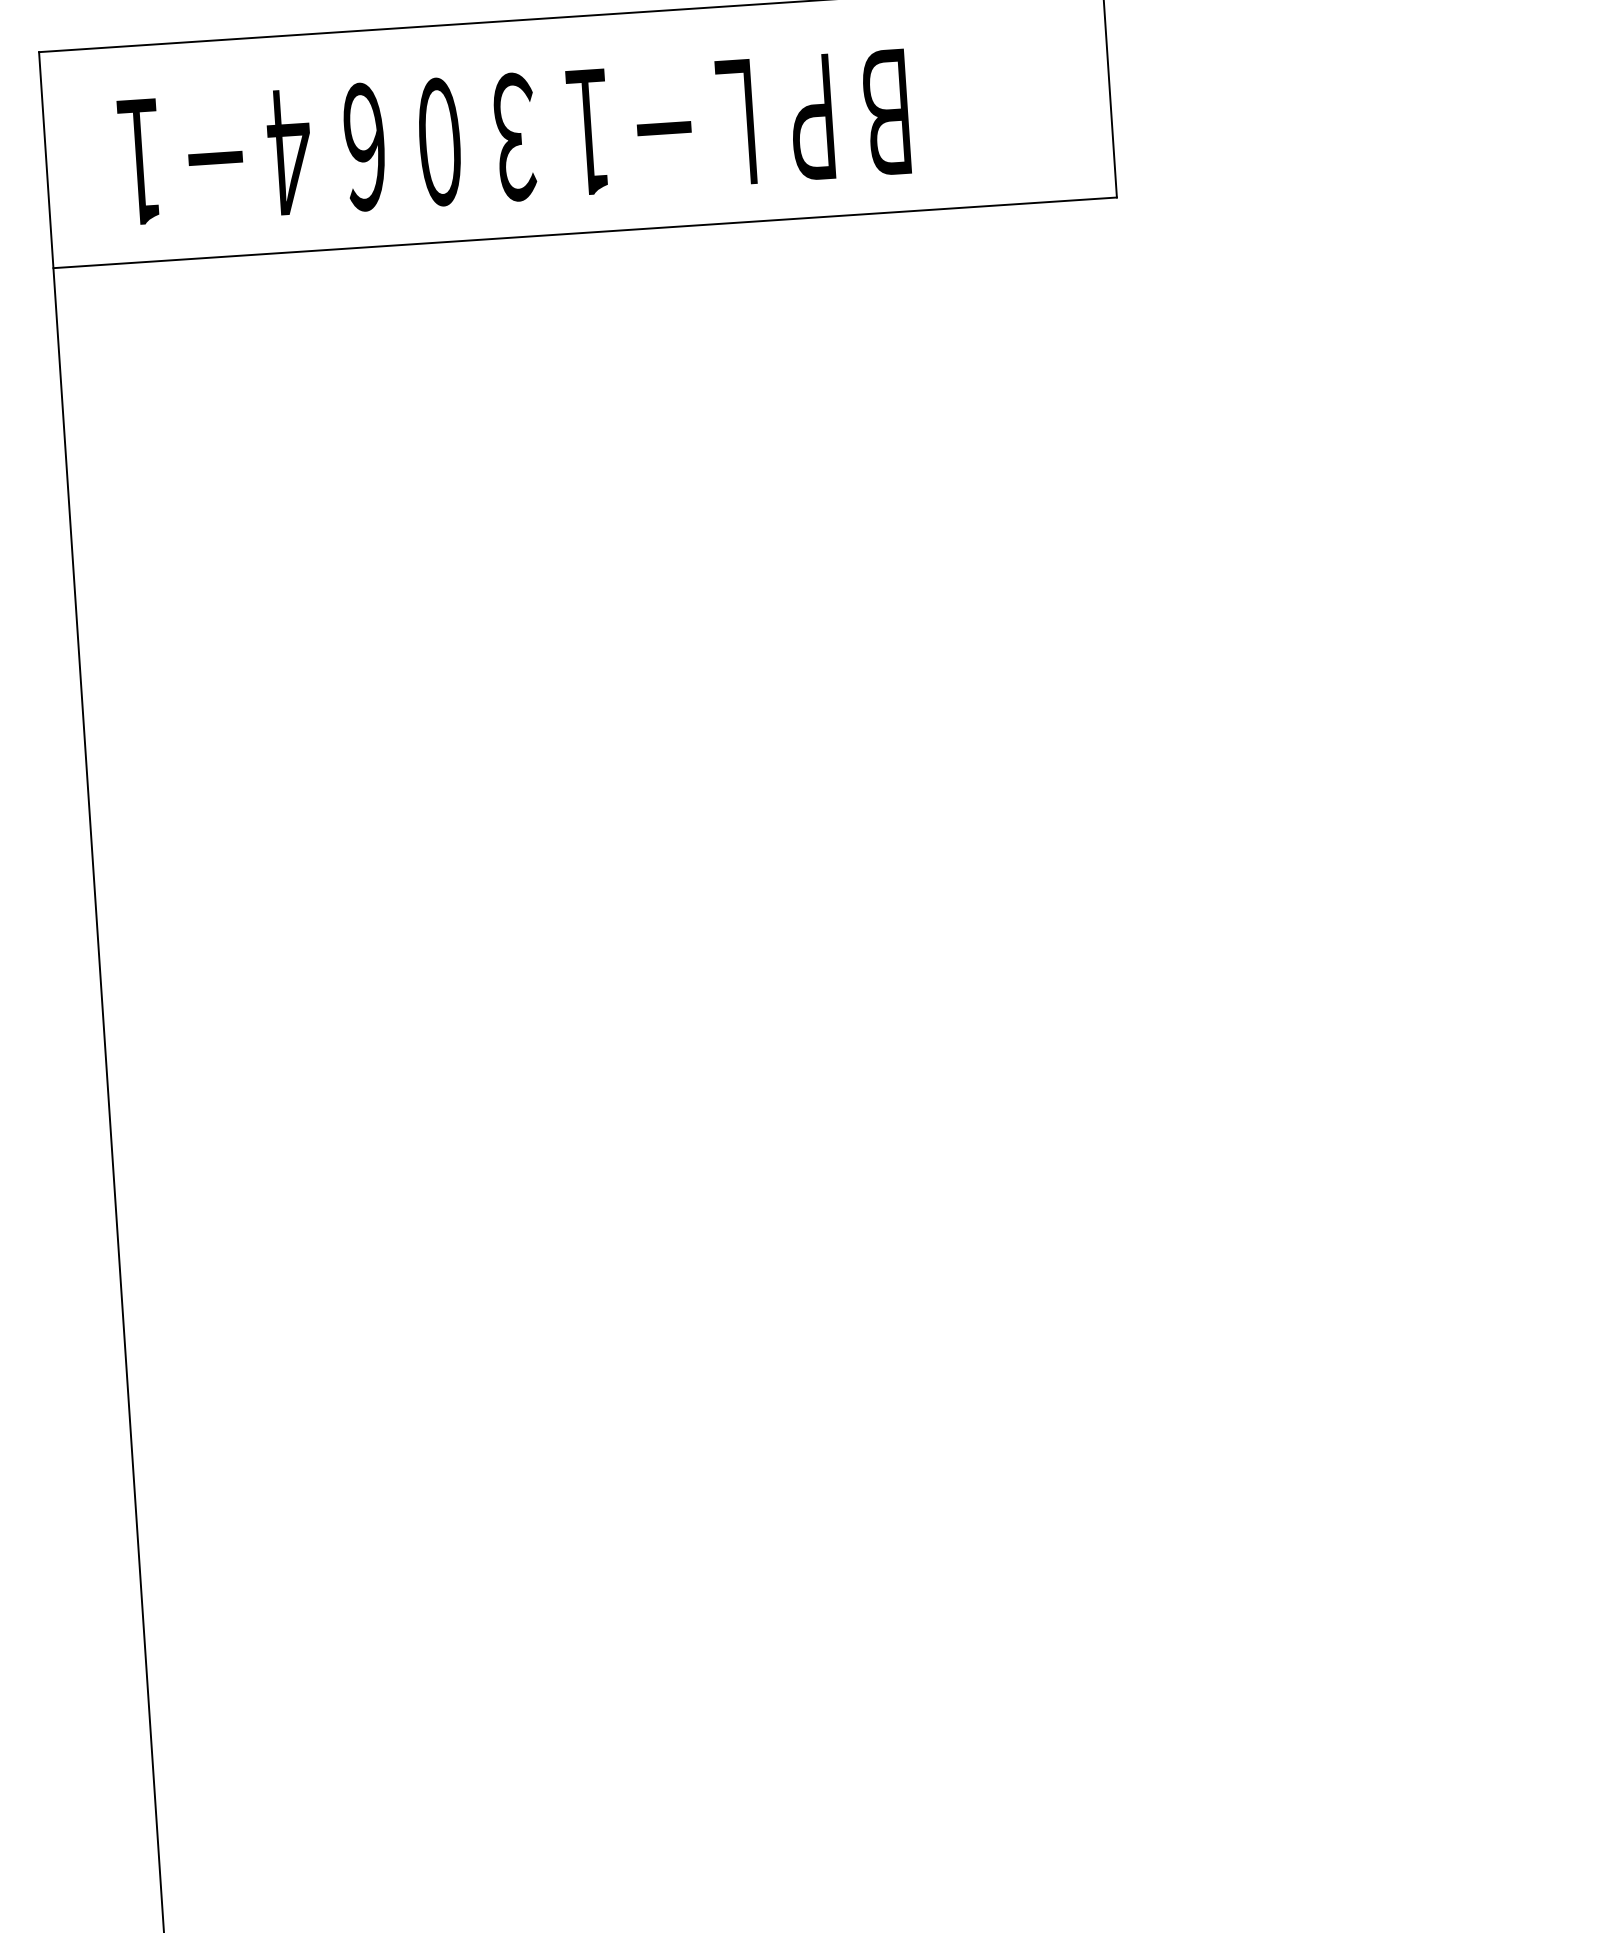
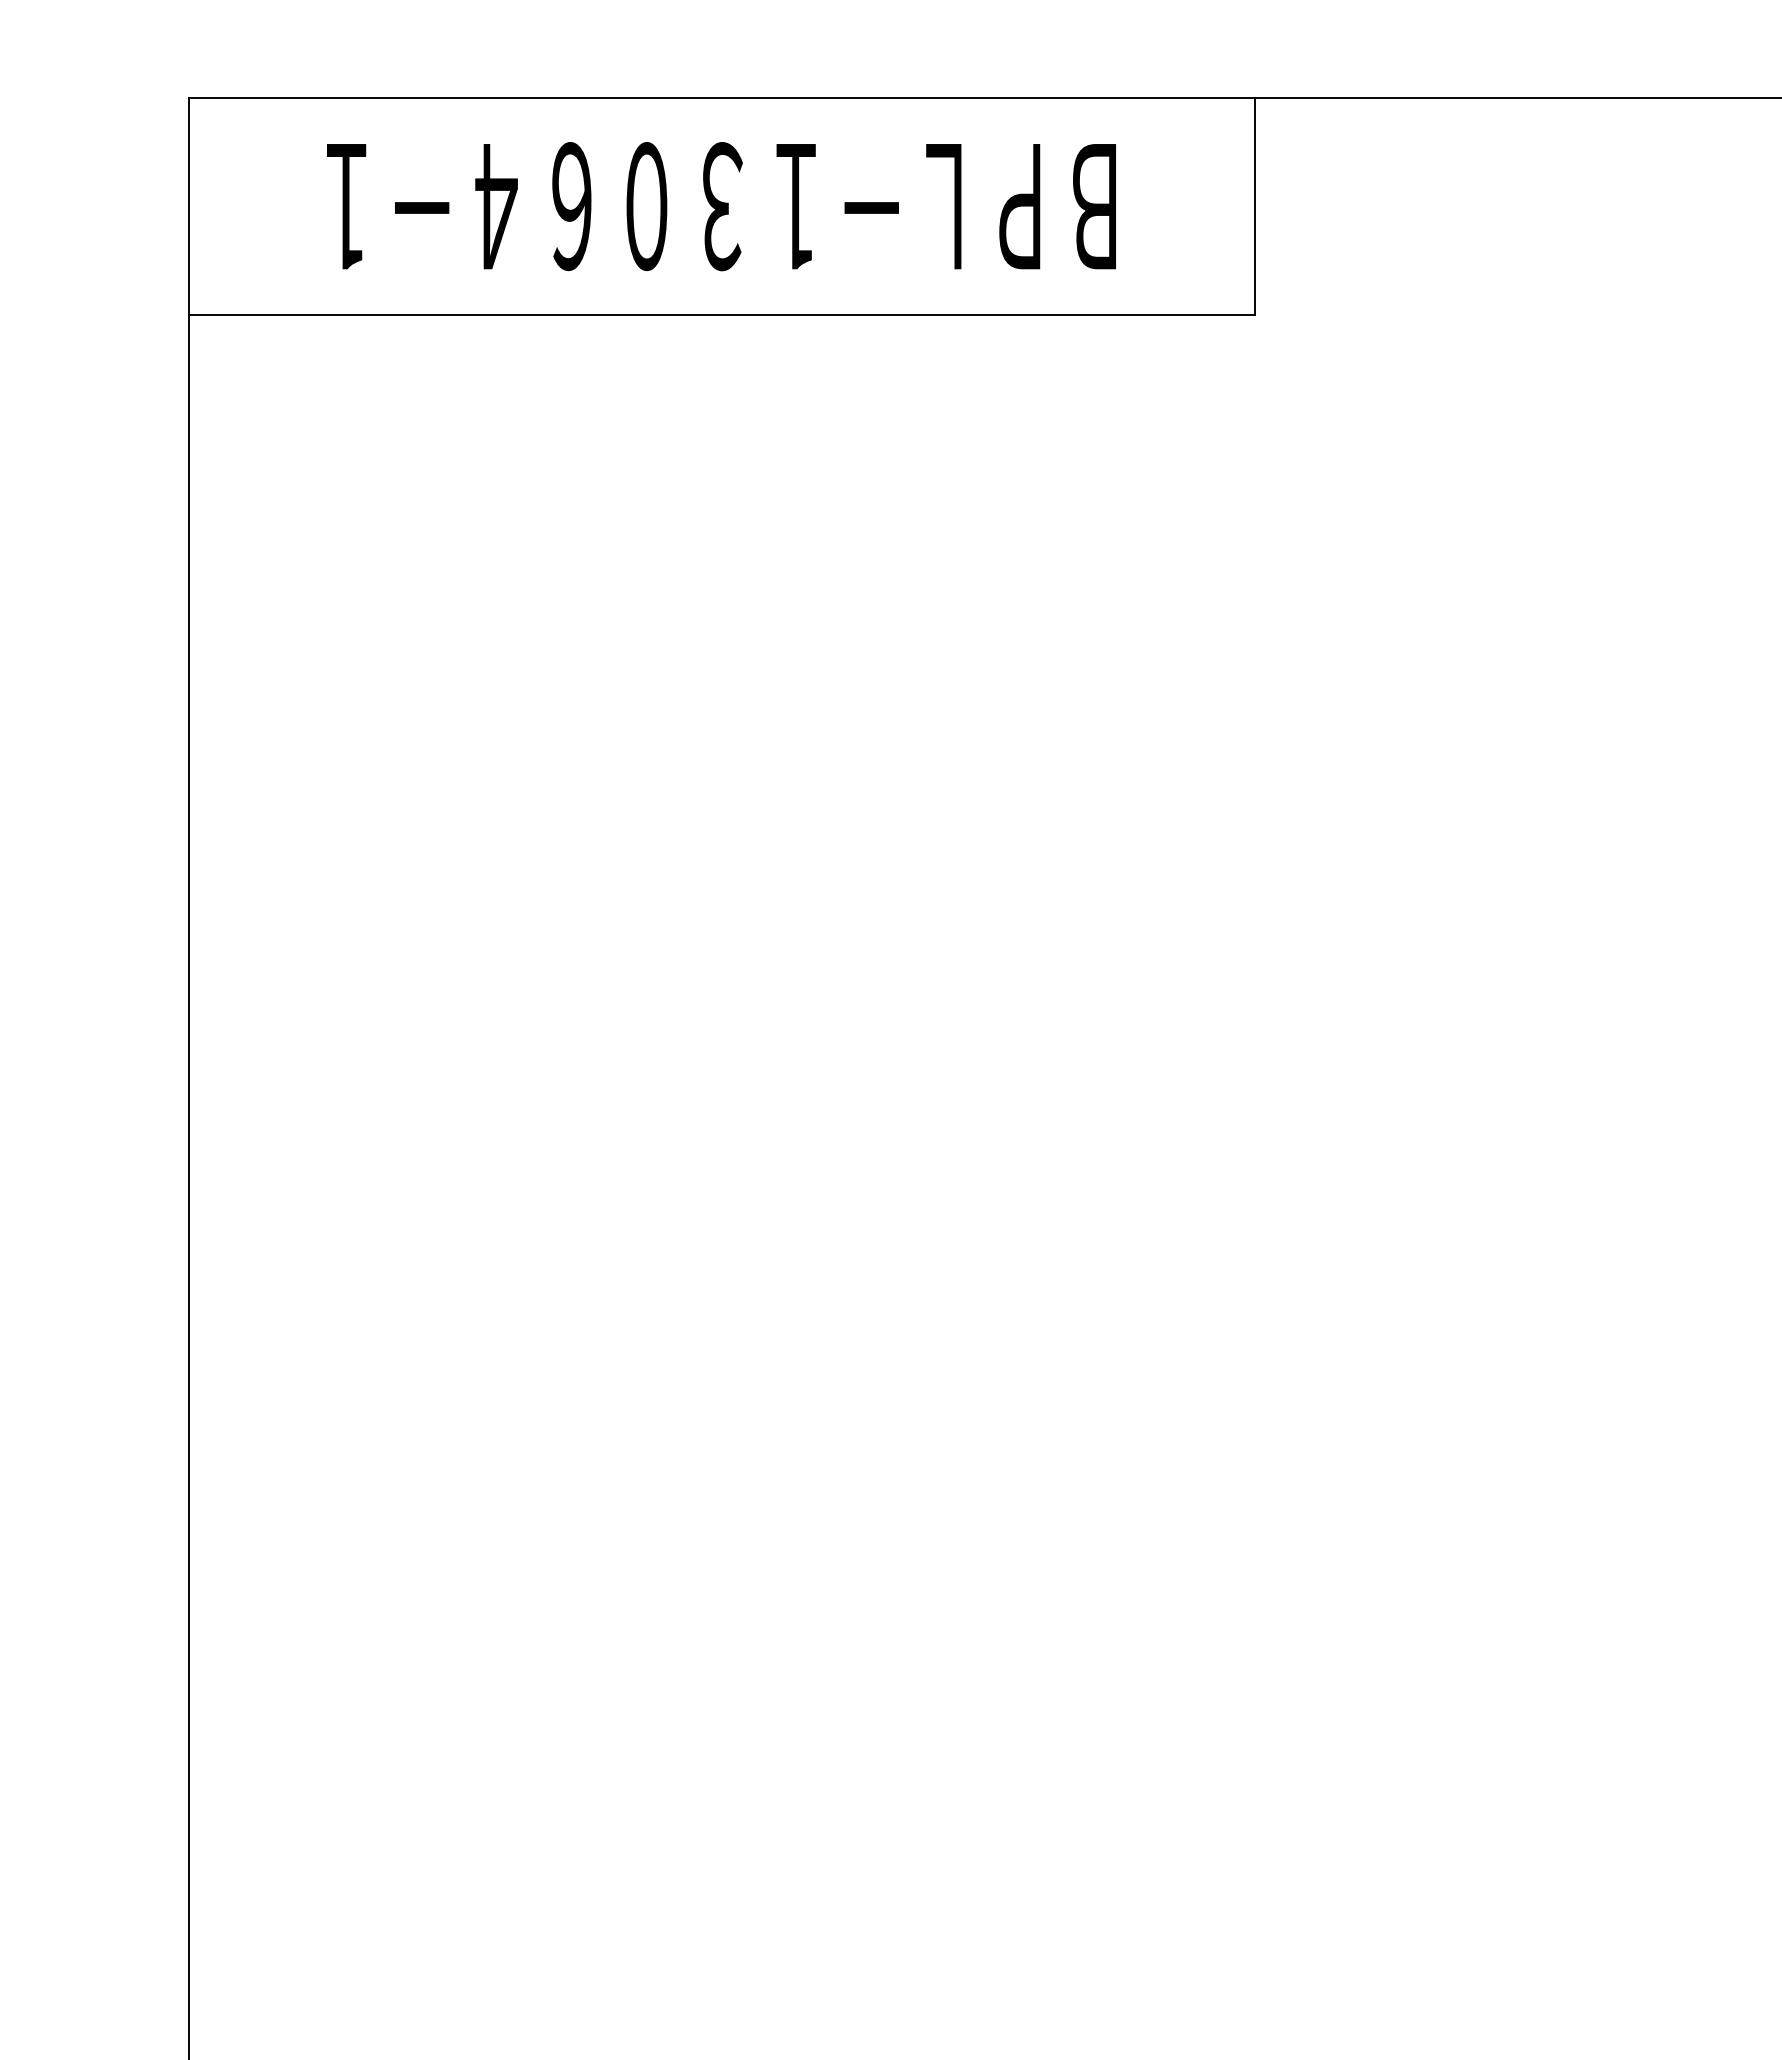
text: (514, 137) -> (721, 206), moved

